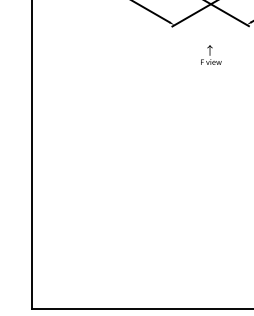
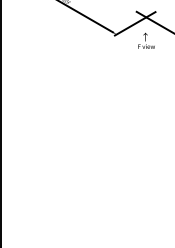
text: (211, 54) -> (146, 40), moved

